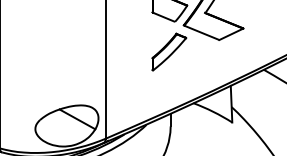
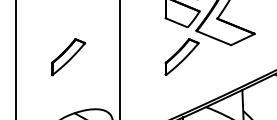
part: (53, 51) -> (68, 56), added

